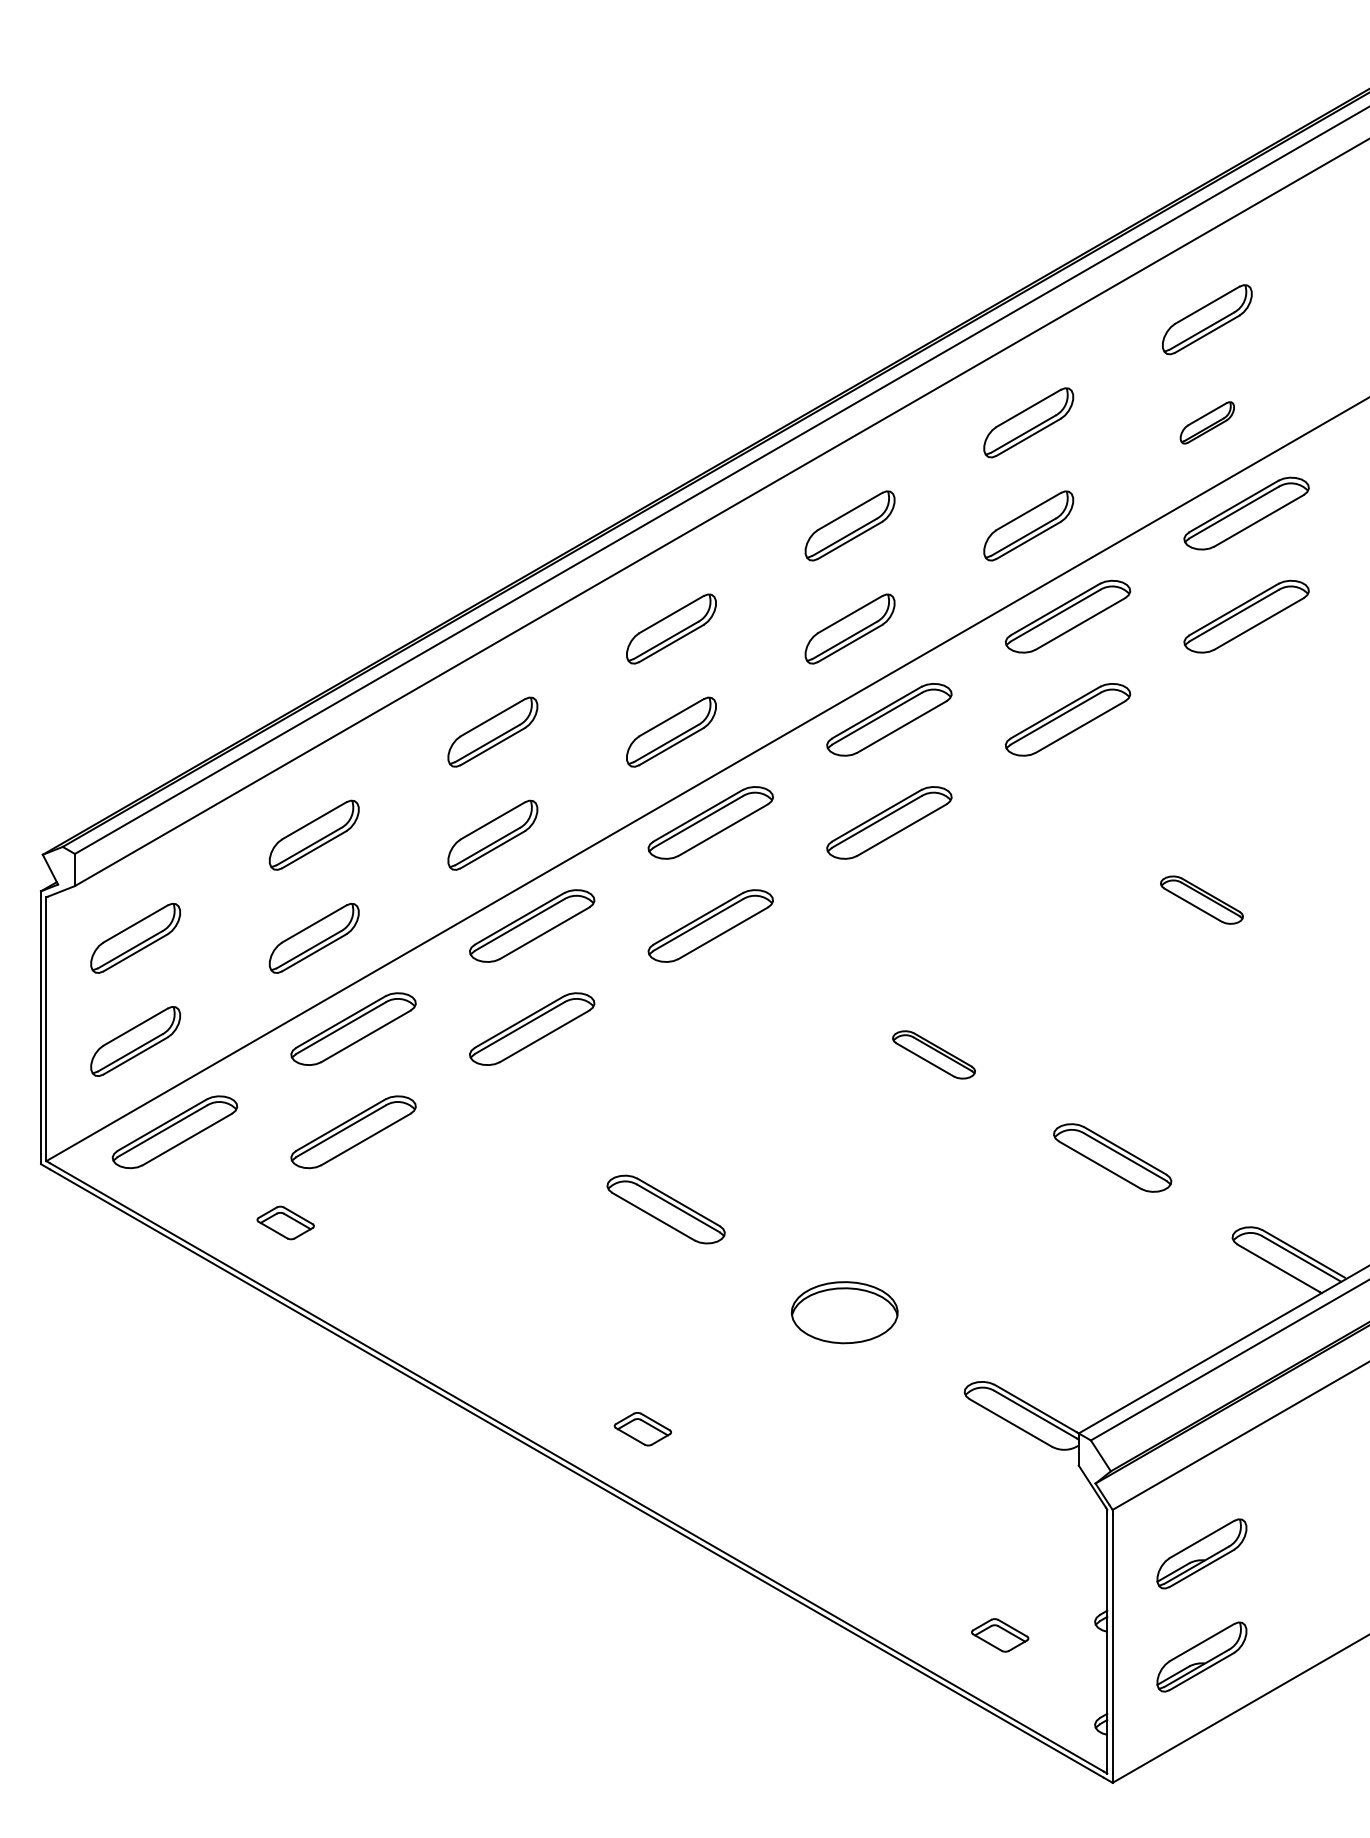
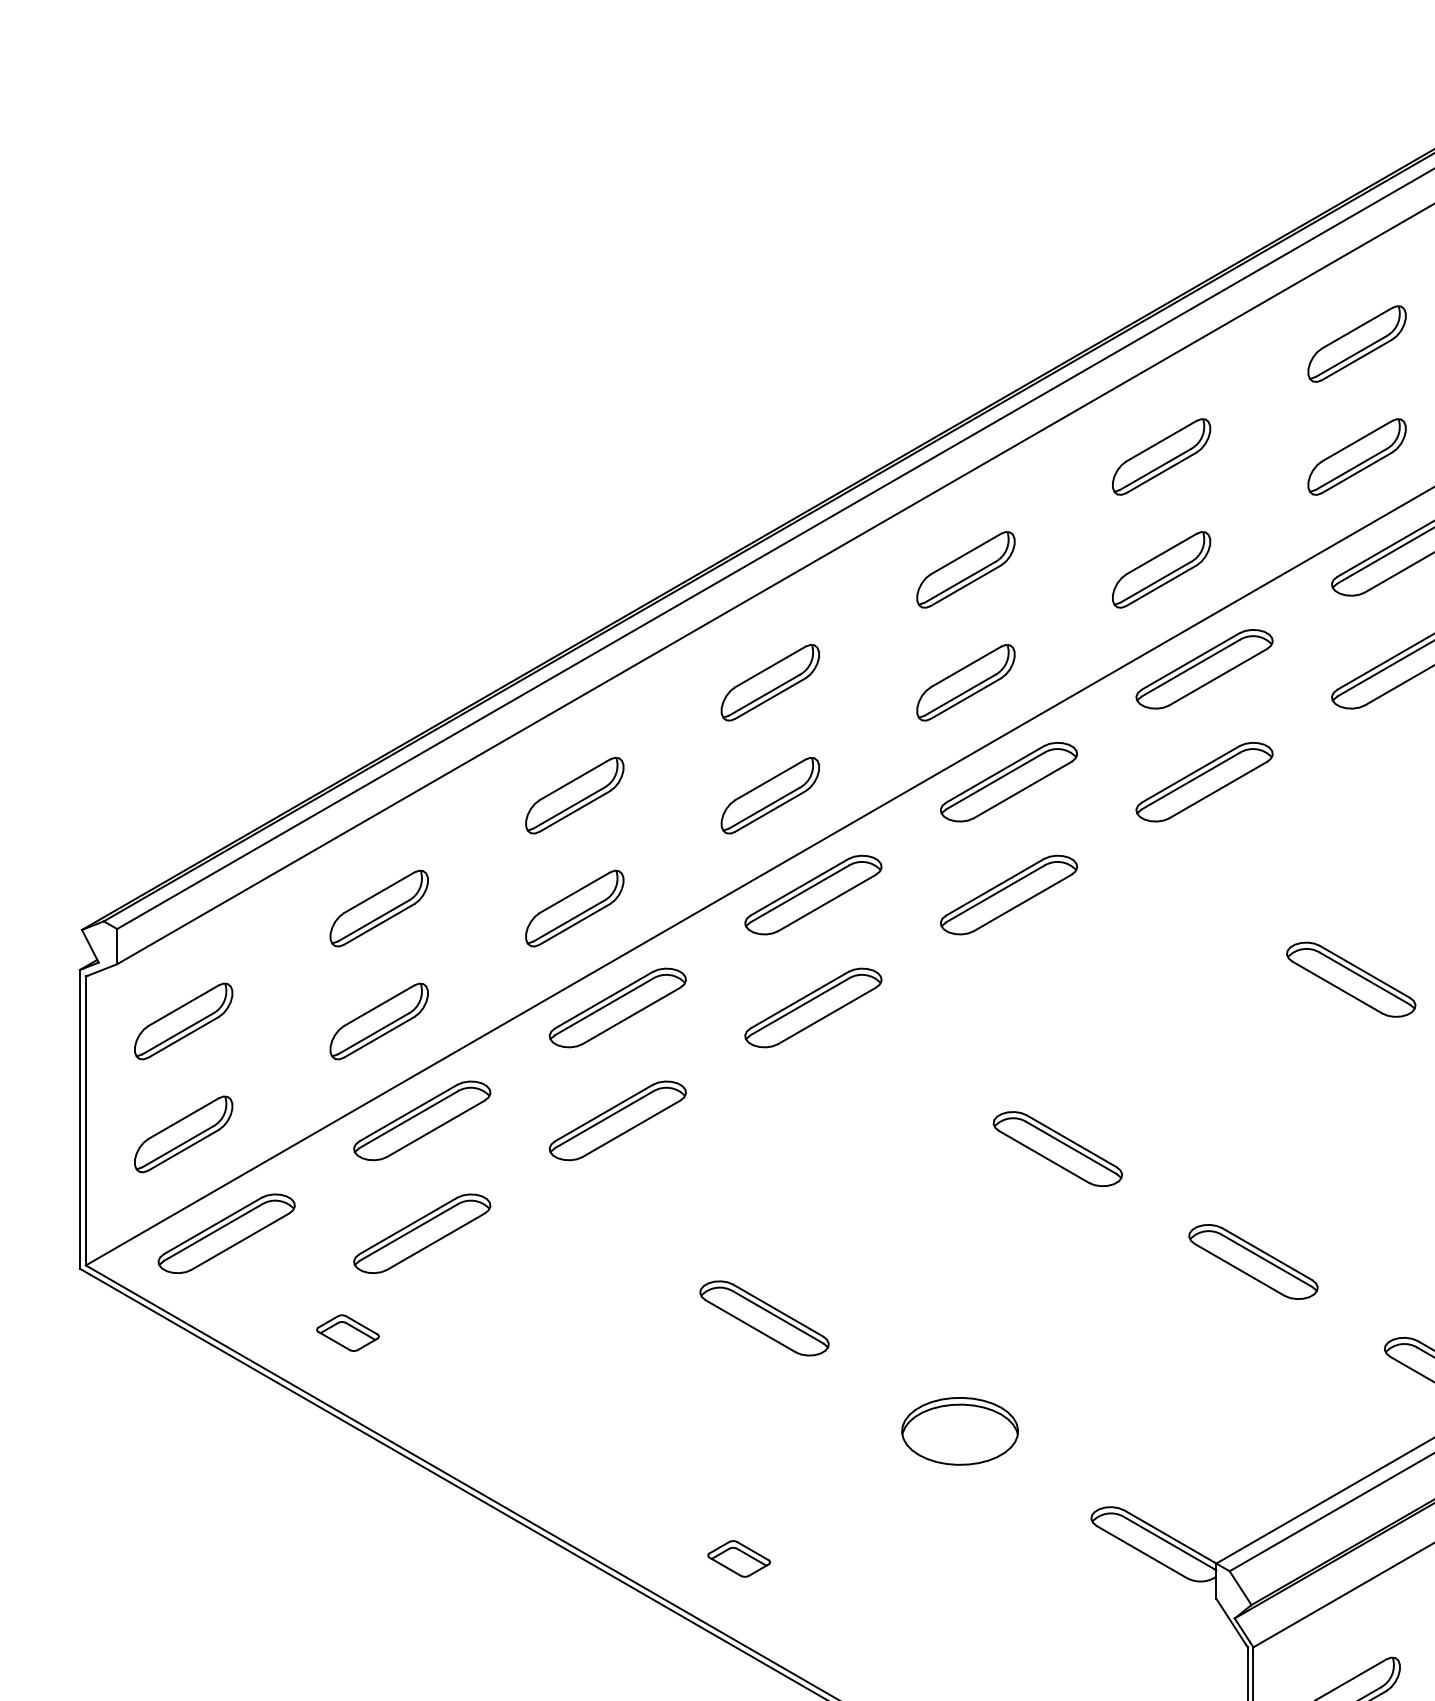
part: (1207, 422) -> (1357, 456), size x1.67
part: (1201, 899) -> (1350, 978), size x1.43
part: (933, 1054) -> (1057, 1148), size x1.43

